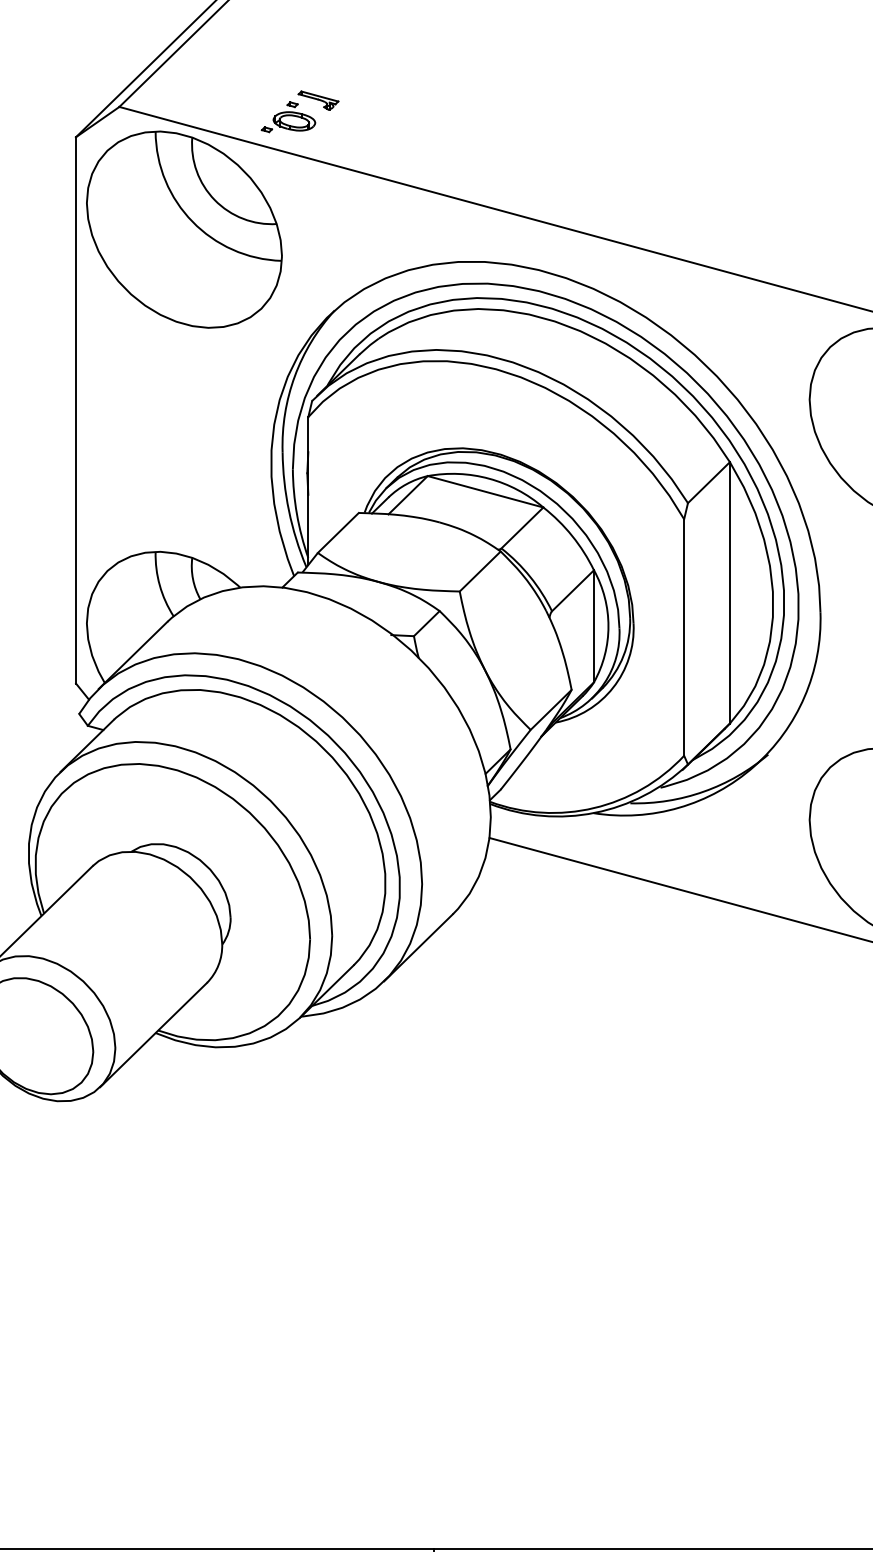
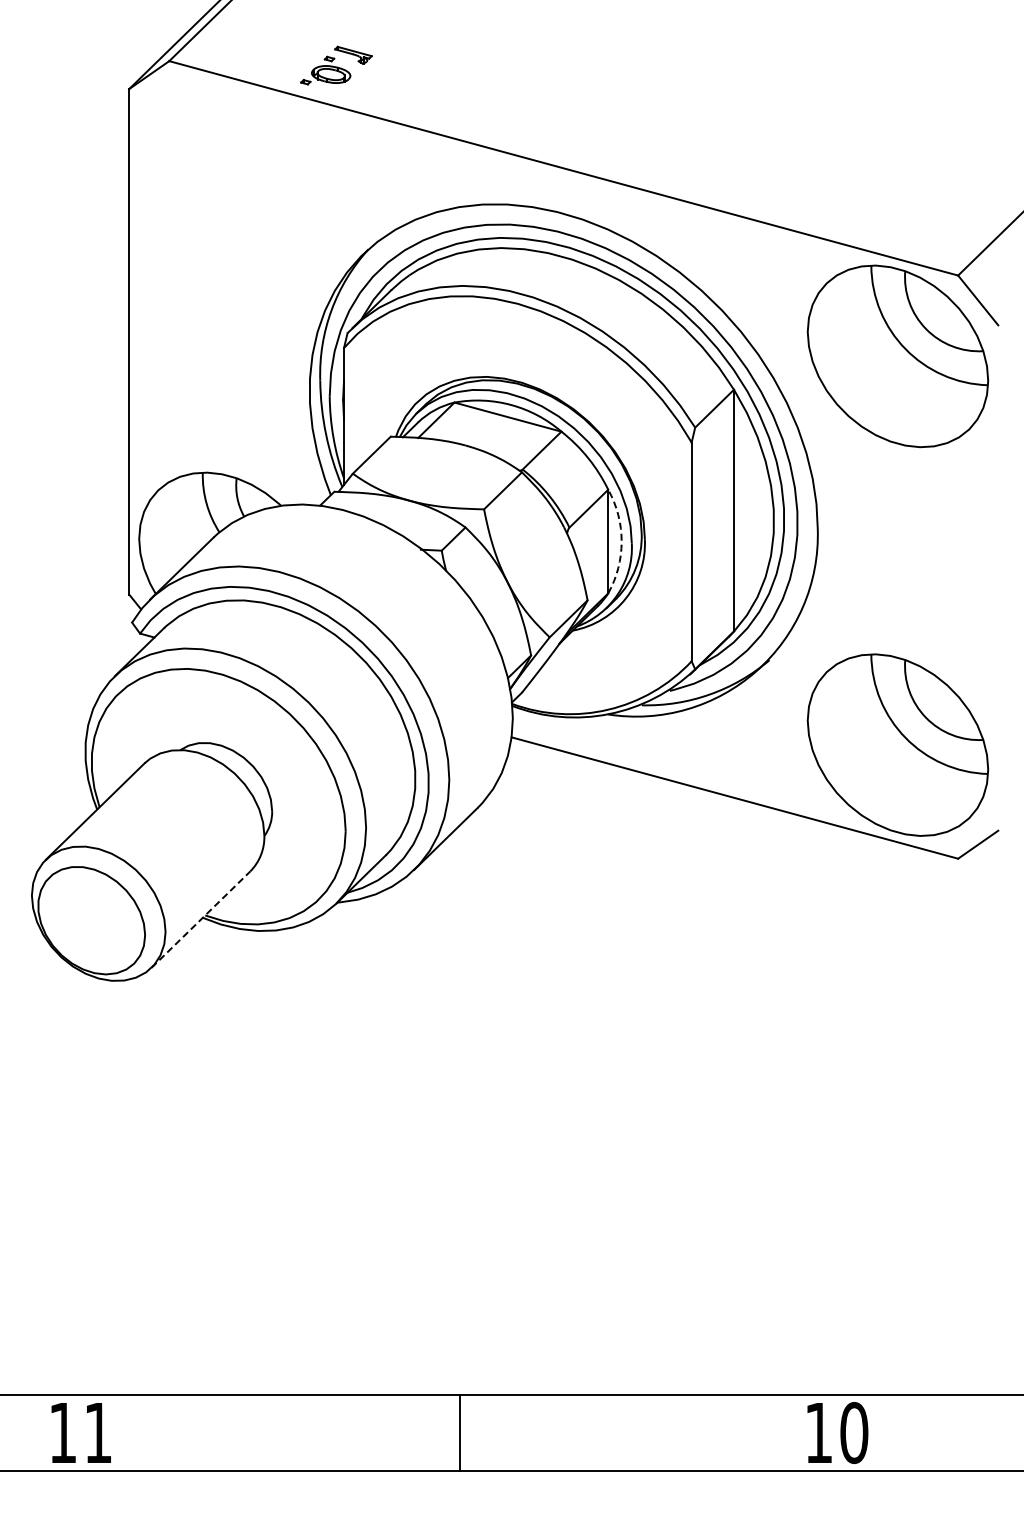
part: (184, 229) -> (229, 174), removed
arc: (608, 626) -> (621, 541), solid -> dashed
line: (154, 1034) -> (201, 919), solid -> dashed

